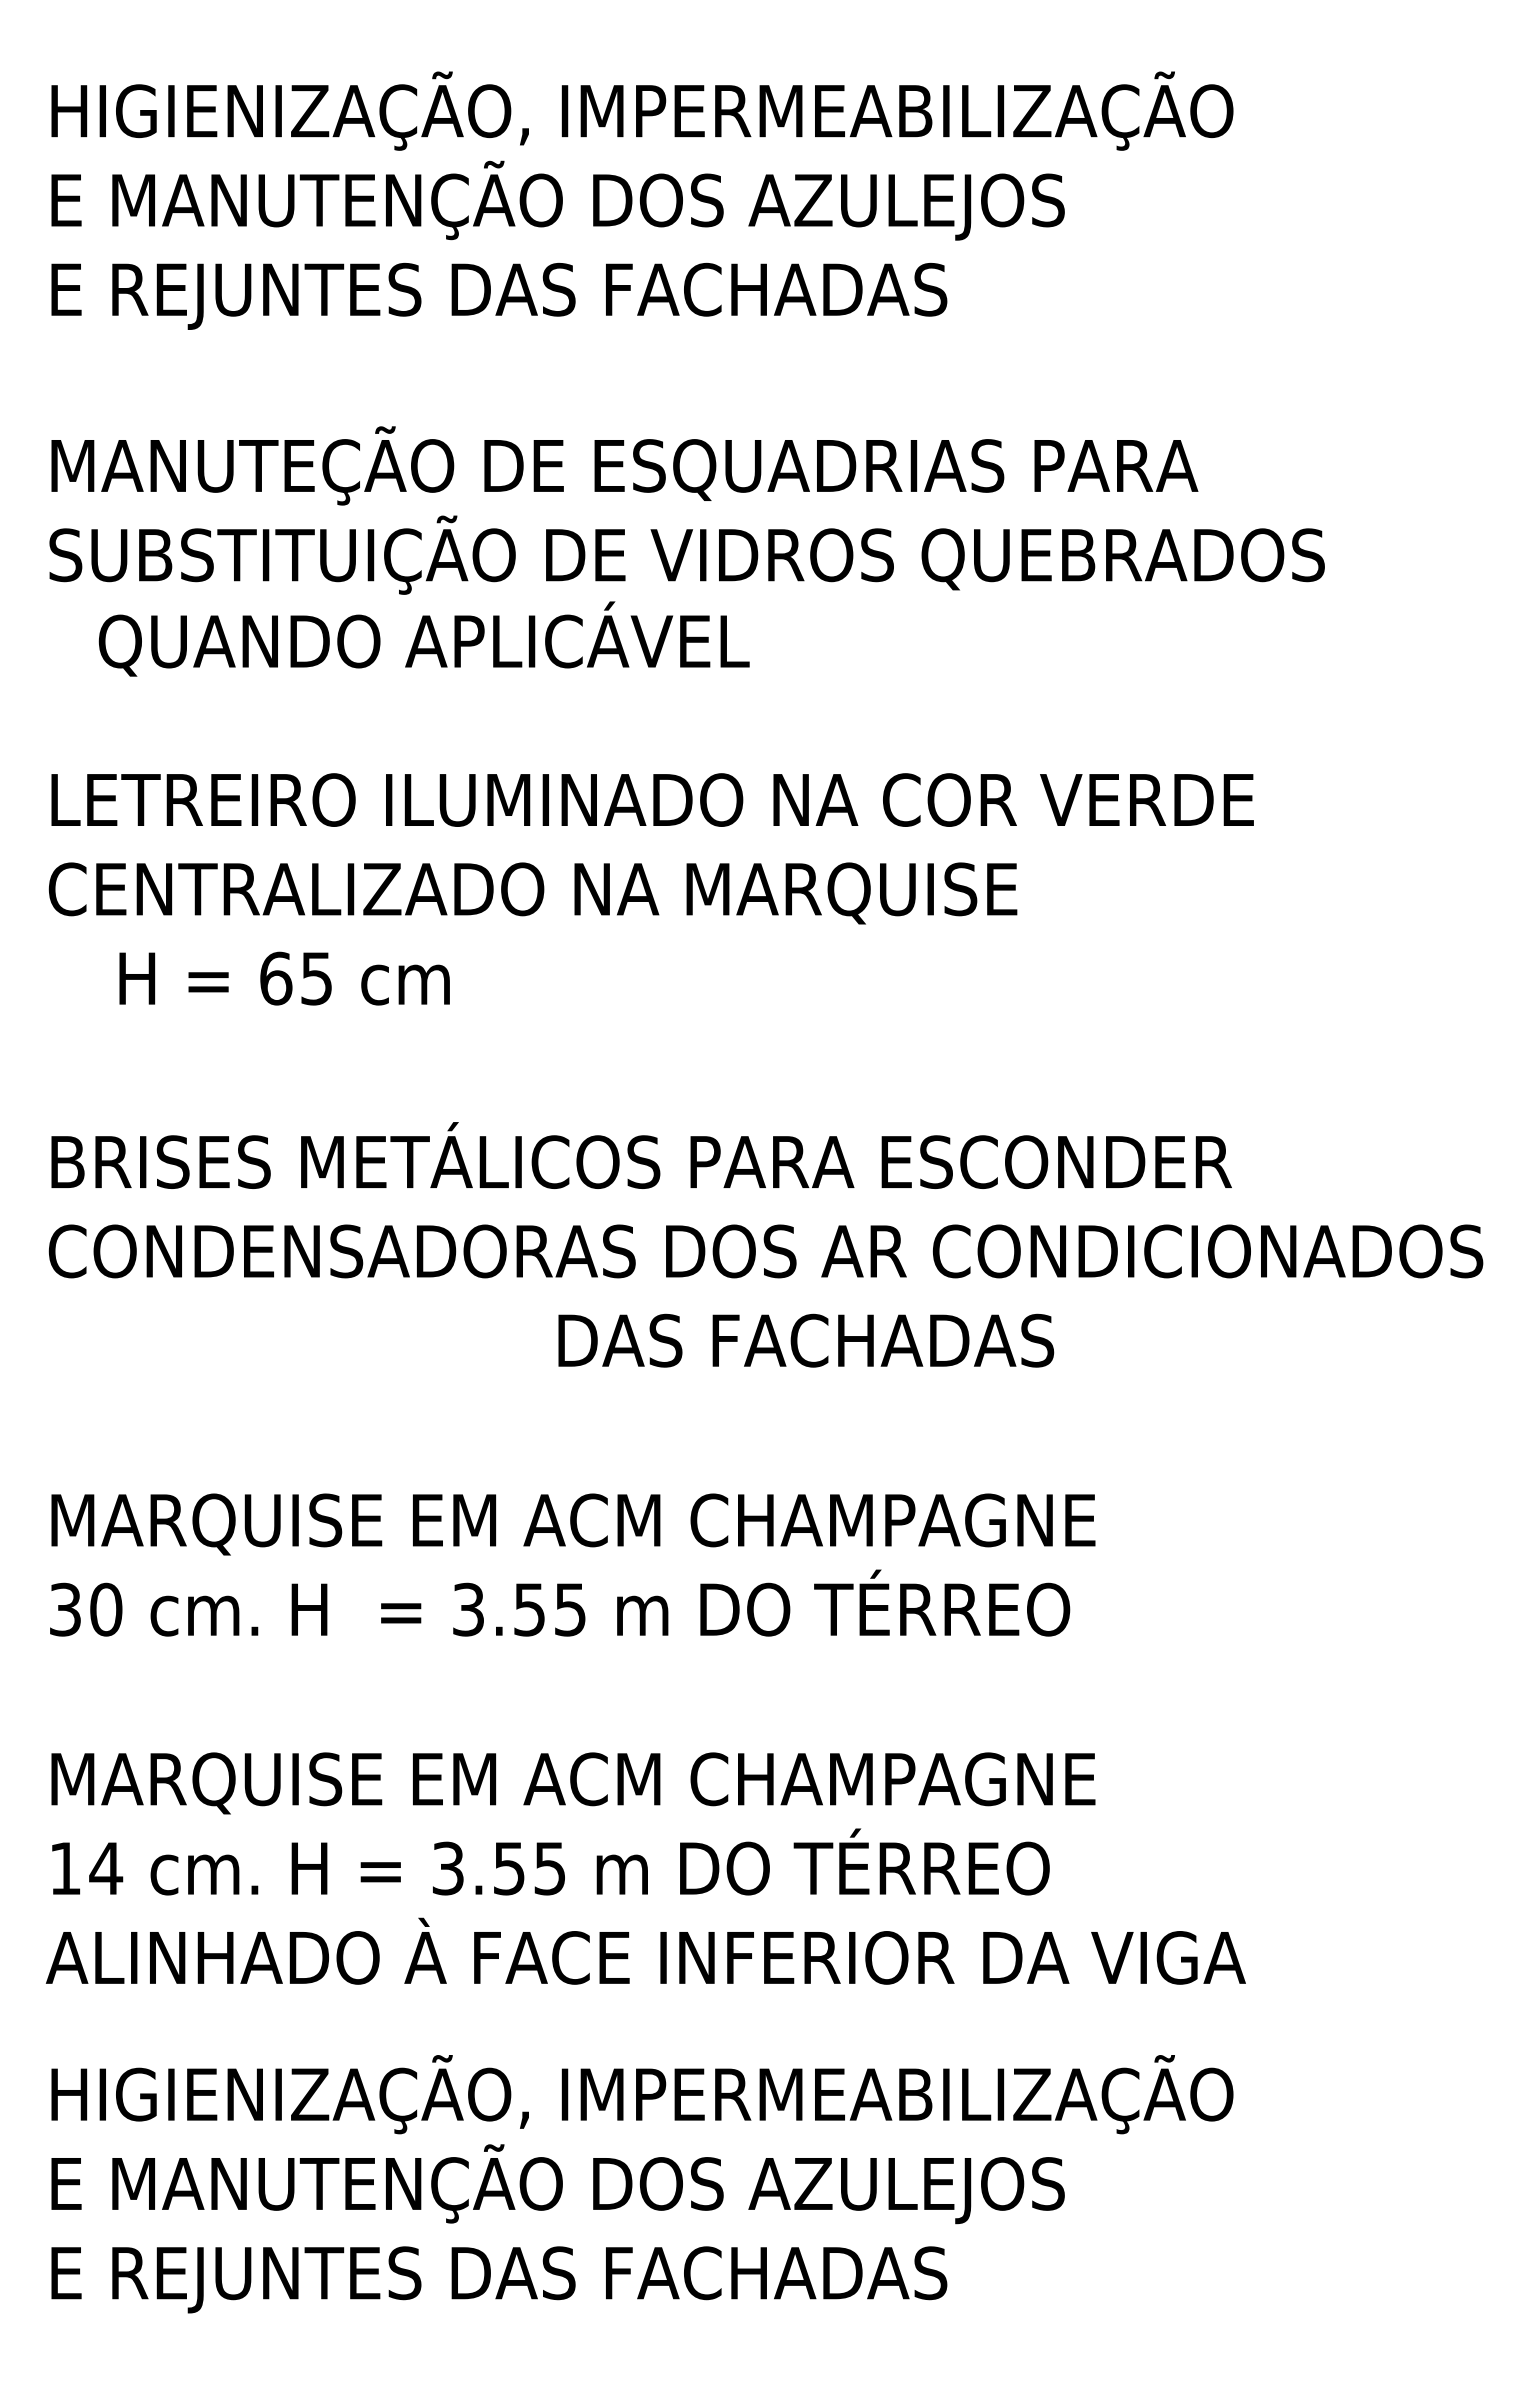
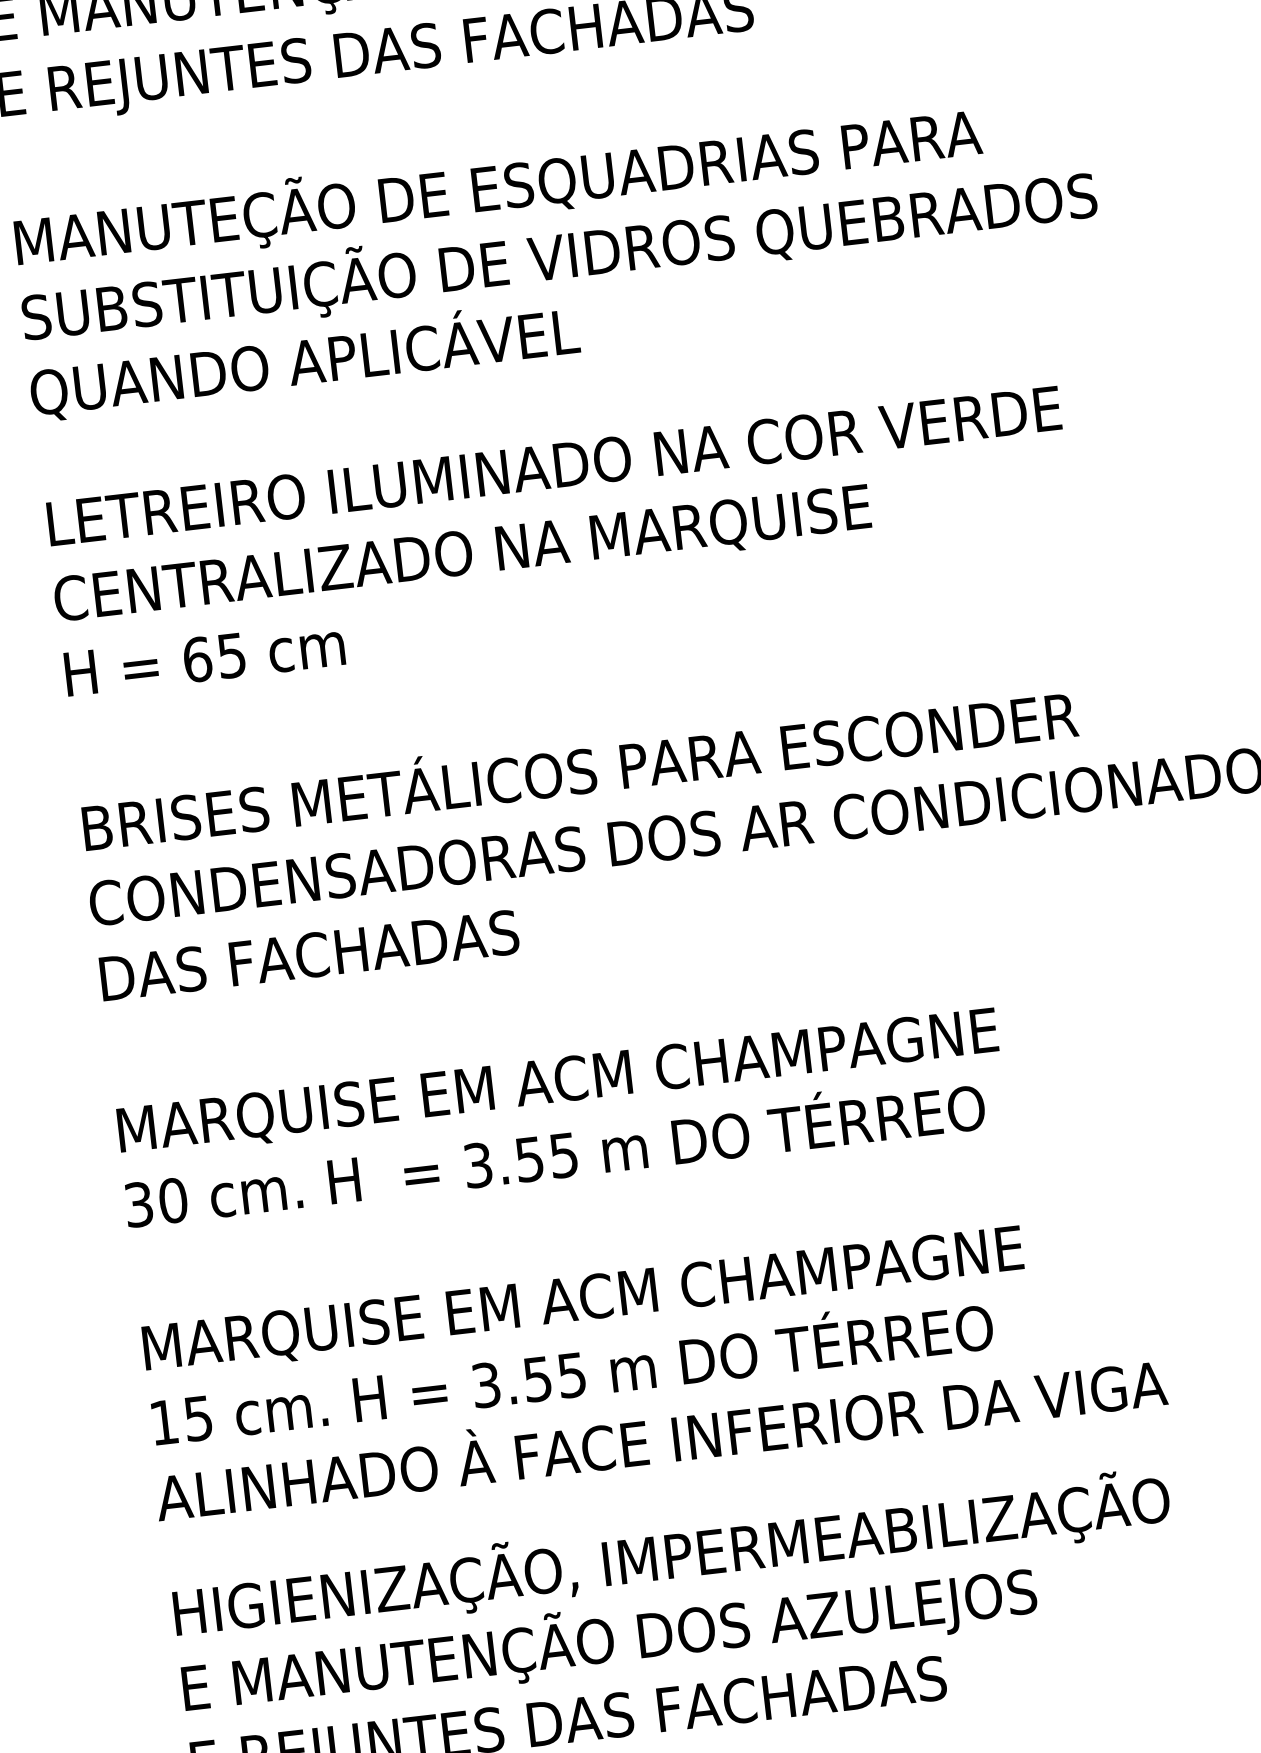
text: (423, 638) -> (303, 359), moved
text: (284, 978) -> (204, 658), moved
text: (806, 1340) -> (309, 955), moved
text: (106, 1868) -> (198, 1418), 14 -> 15

